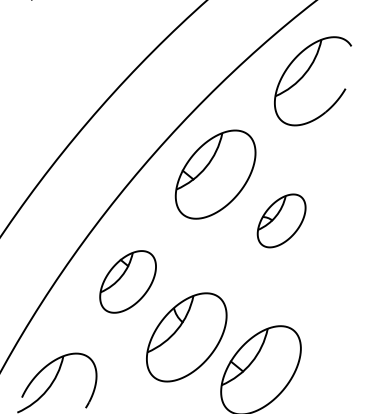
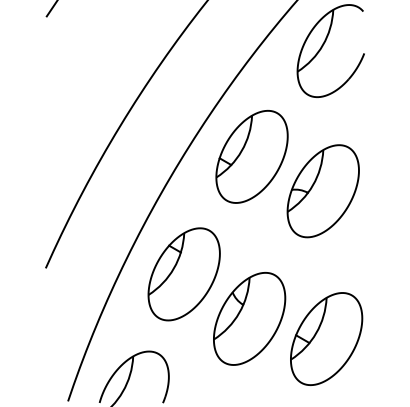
part: (280, 220) -> (322, 191), size x1.67
part: (127, 281) -> (183, 274), size x1.43

